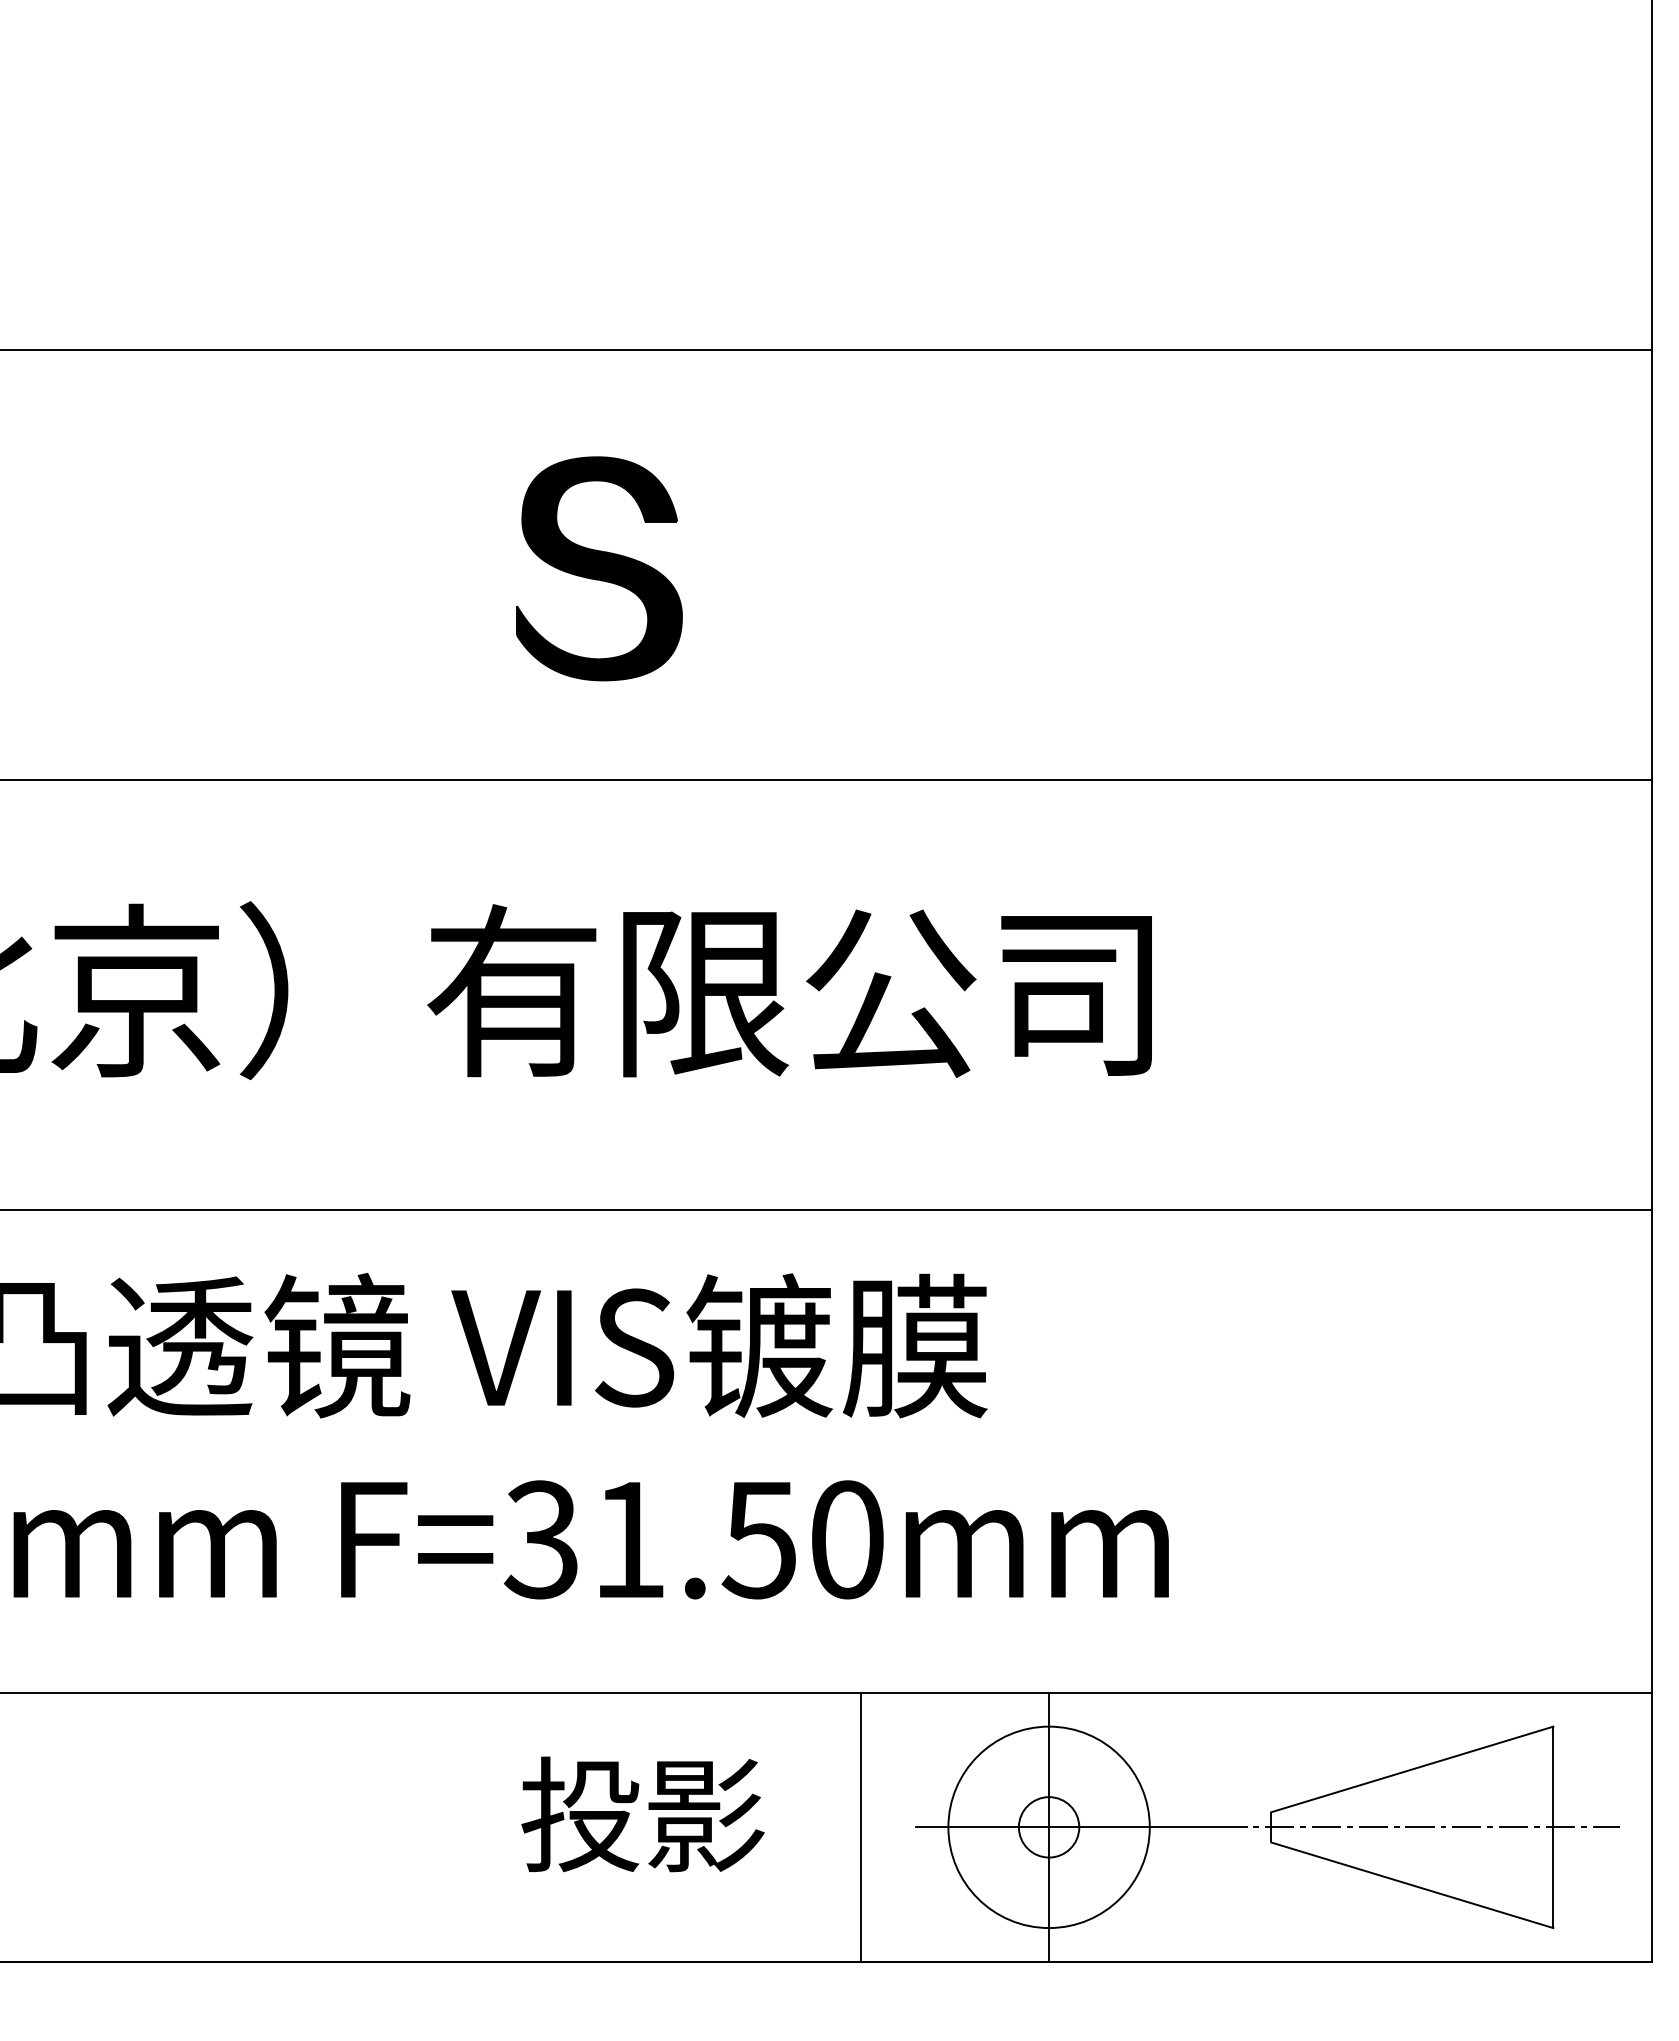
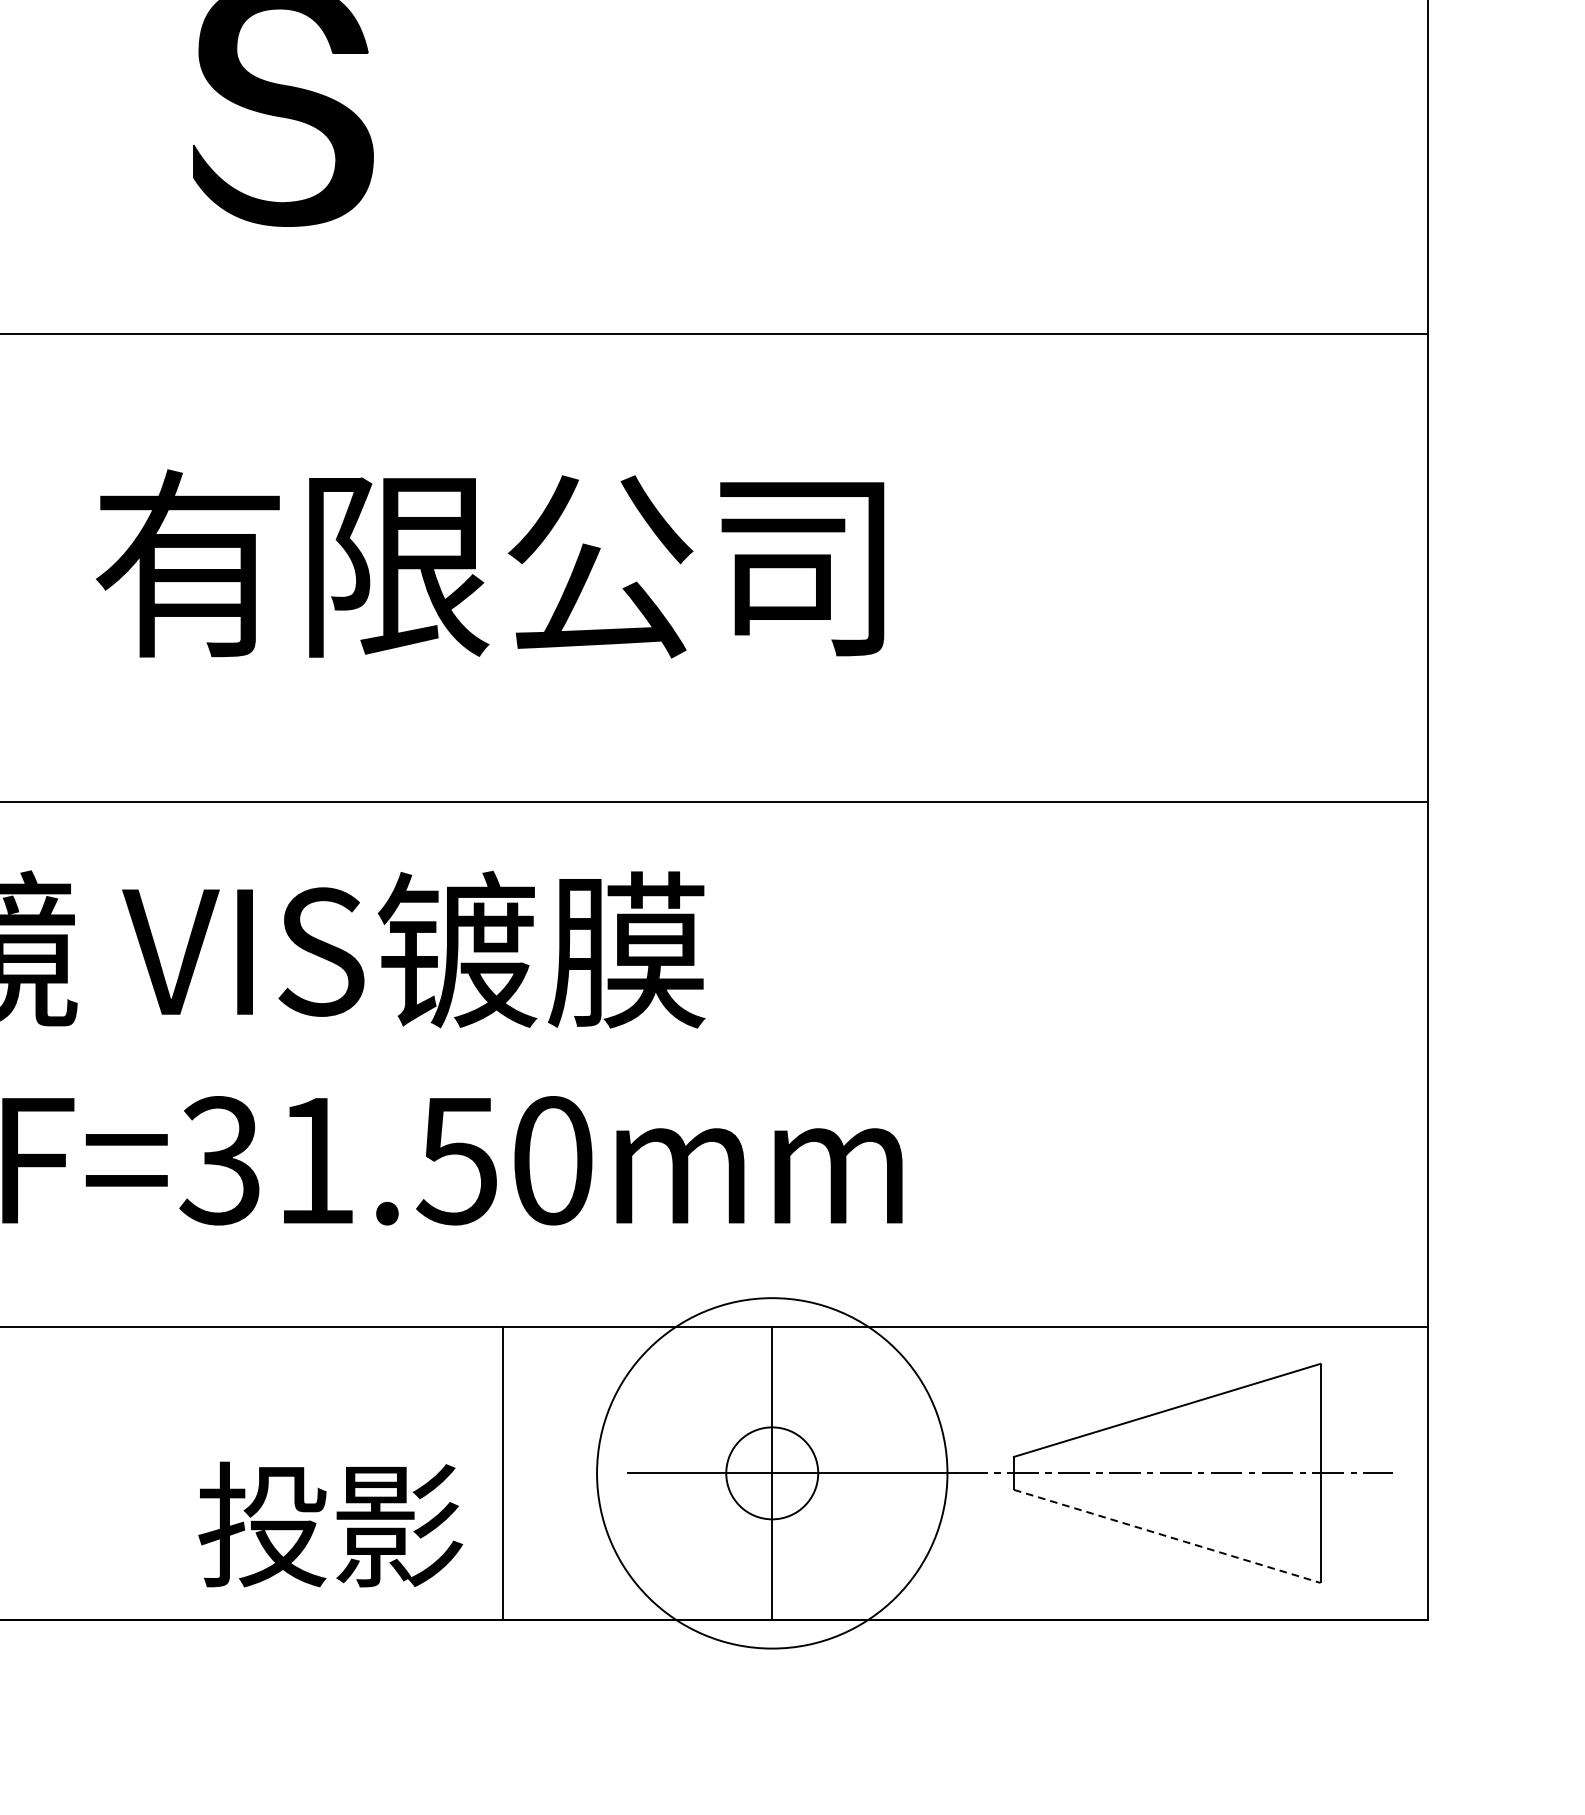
text: (642, 1814) -> (330, 1524), moved
line: (860, 1826) -> (502, 1472), moved
circle: (1048, 1827) -> (771, 1473), size x1.4
circle: (1048, 1827) -> (771, 1473), size x1.6
line: (1412, 1885) -> (1167, 1536), solid -> dashed

